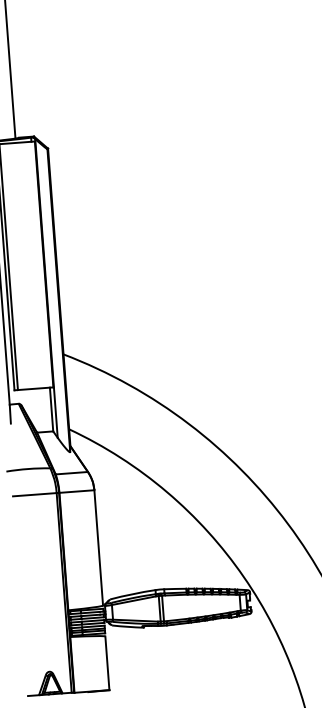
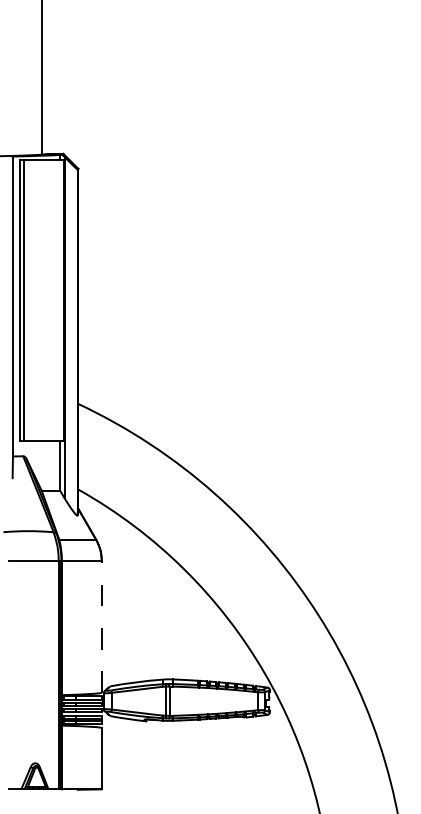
line: (98, 547) -> (101, 626), solid -> dashed

